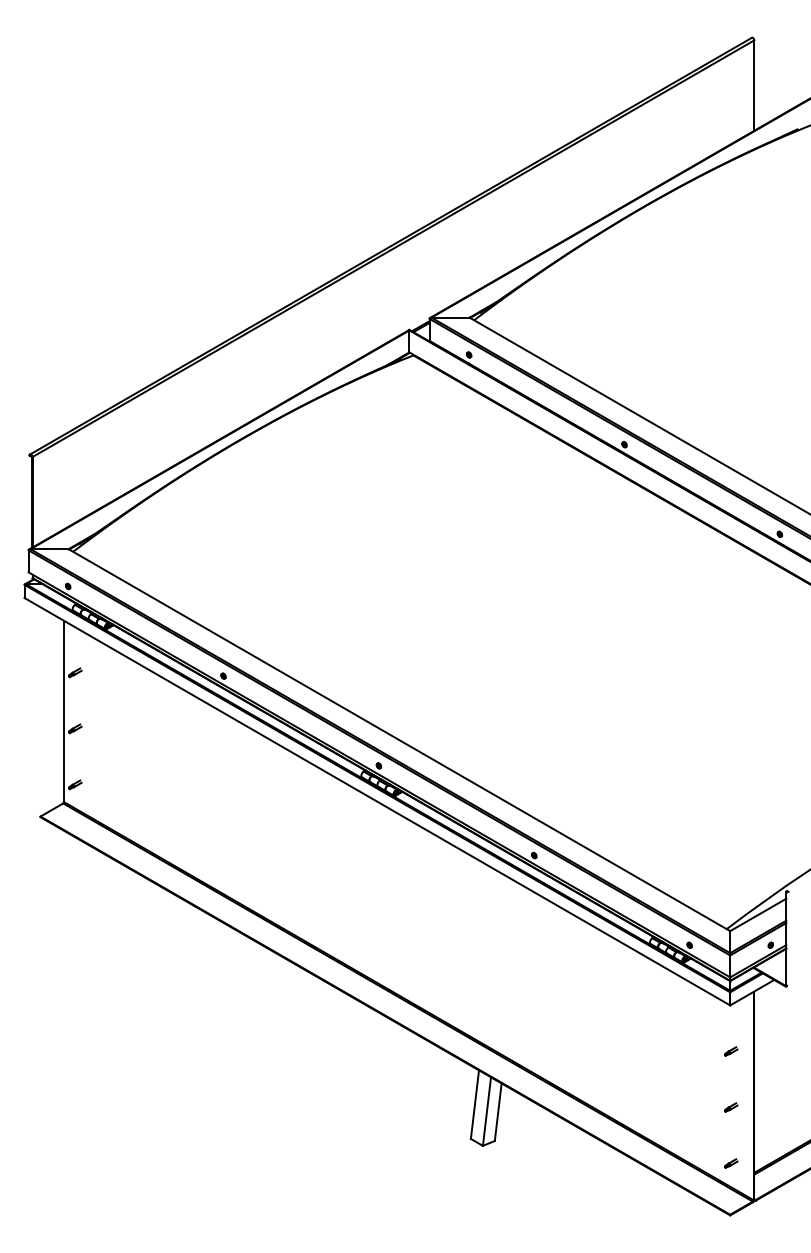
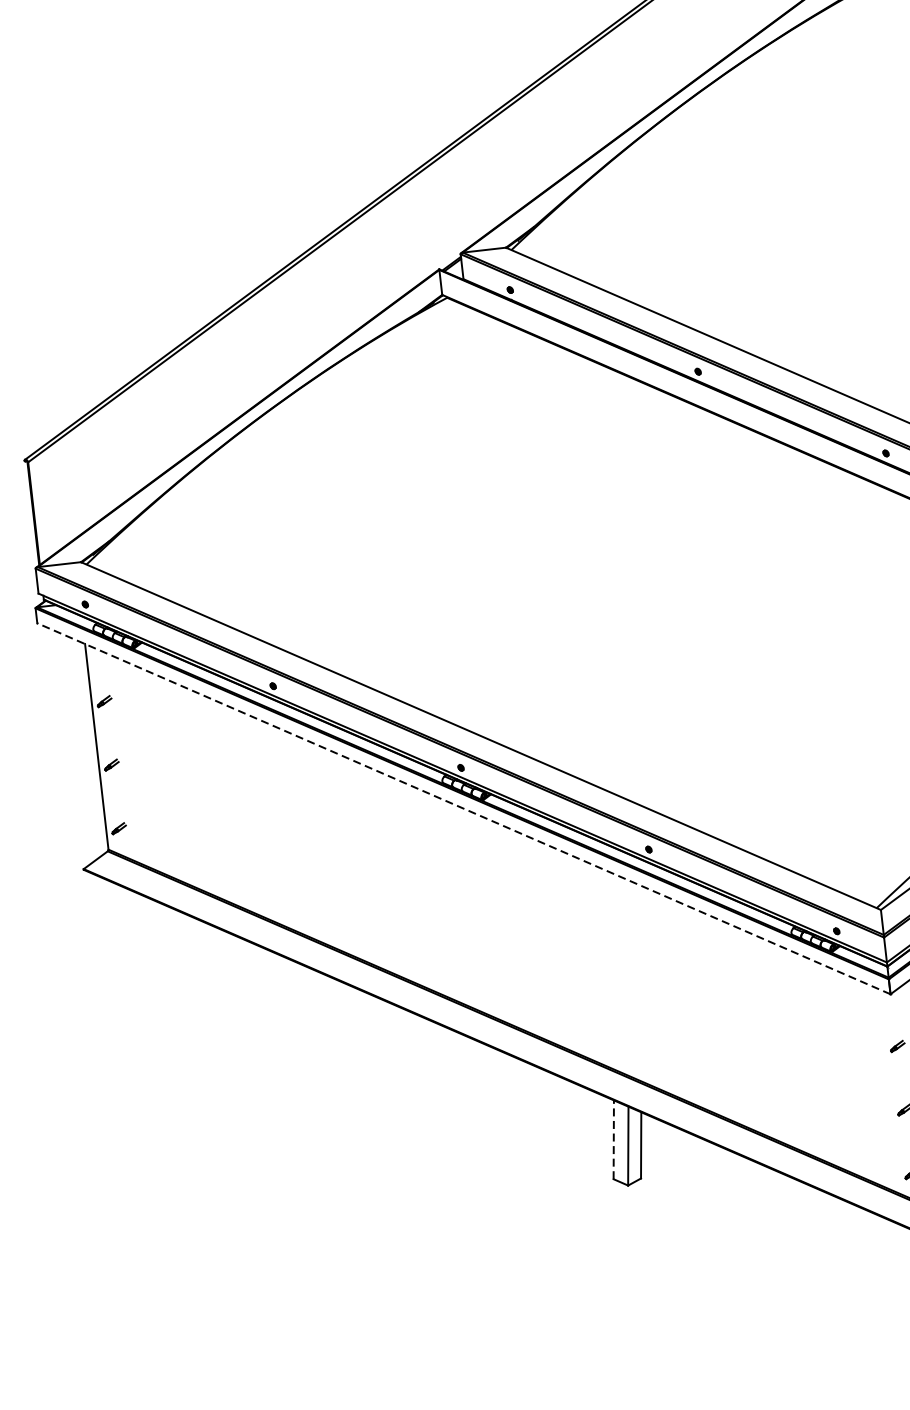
line: (376, 801) -> (462, 808), solid -> dashed
line: (474, 1104) -> (613, 1139), solid -> dashed

